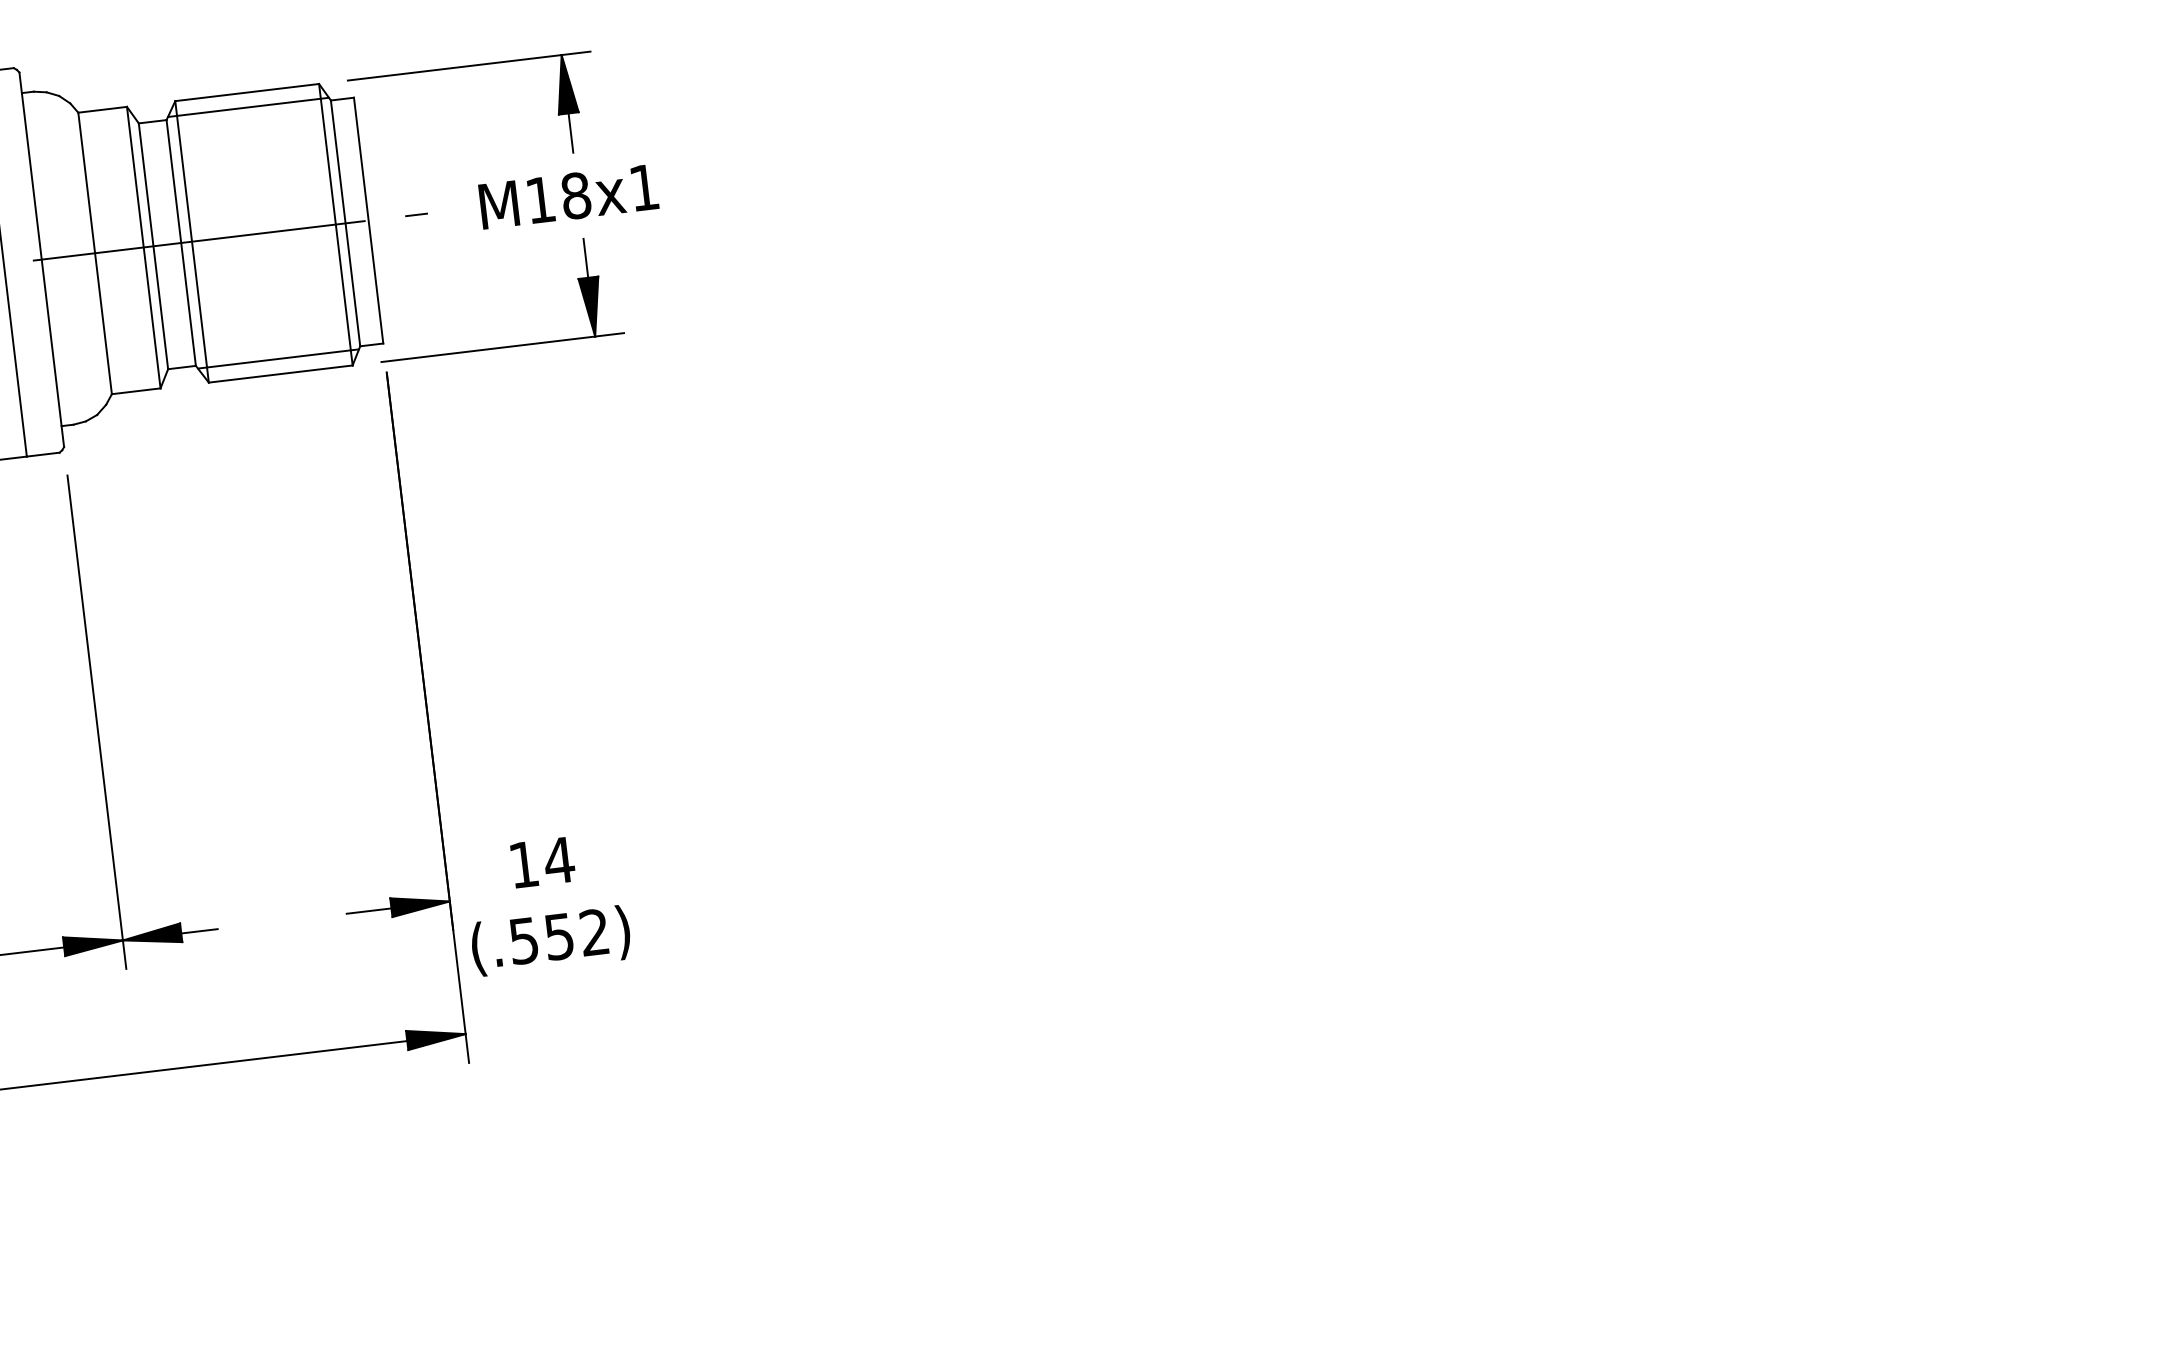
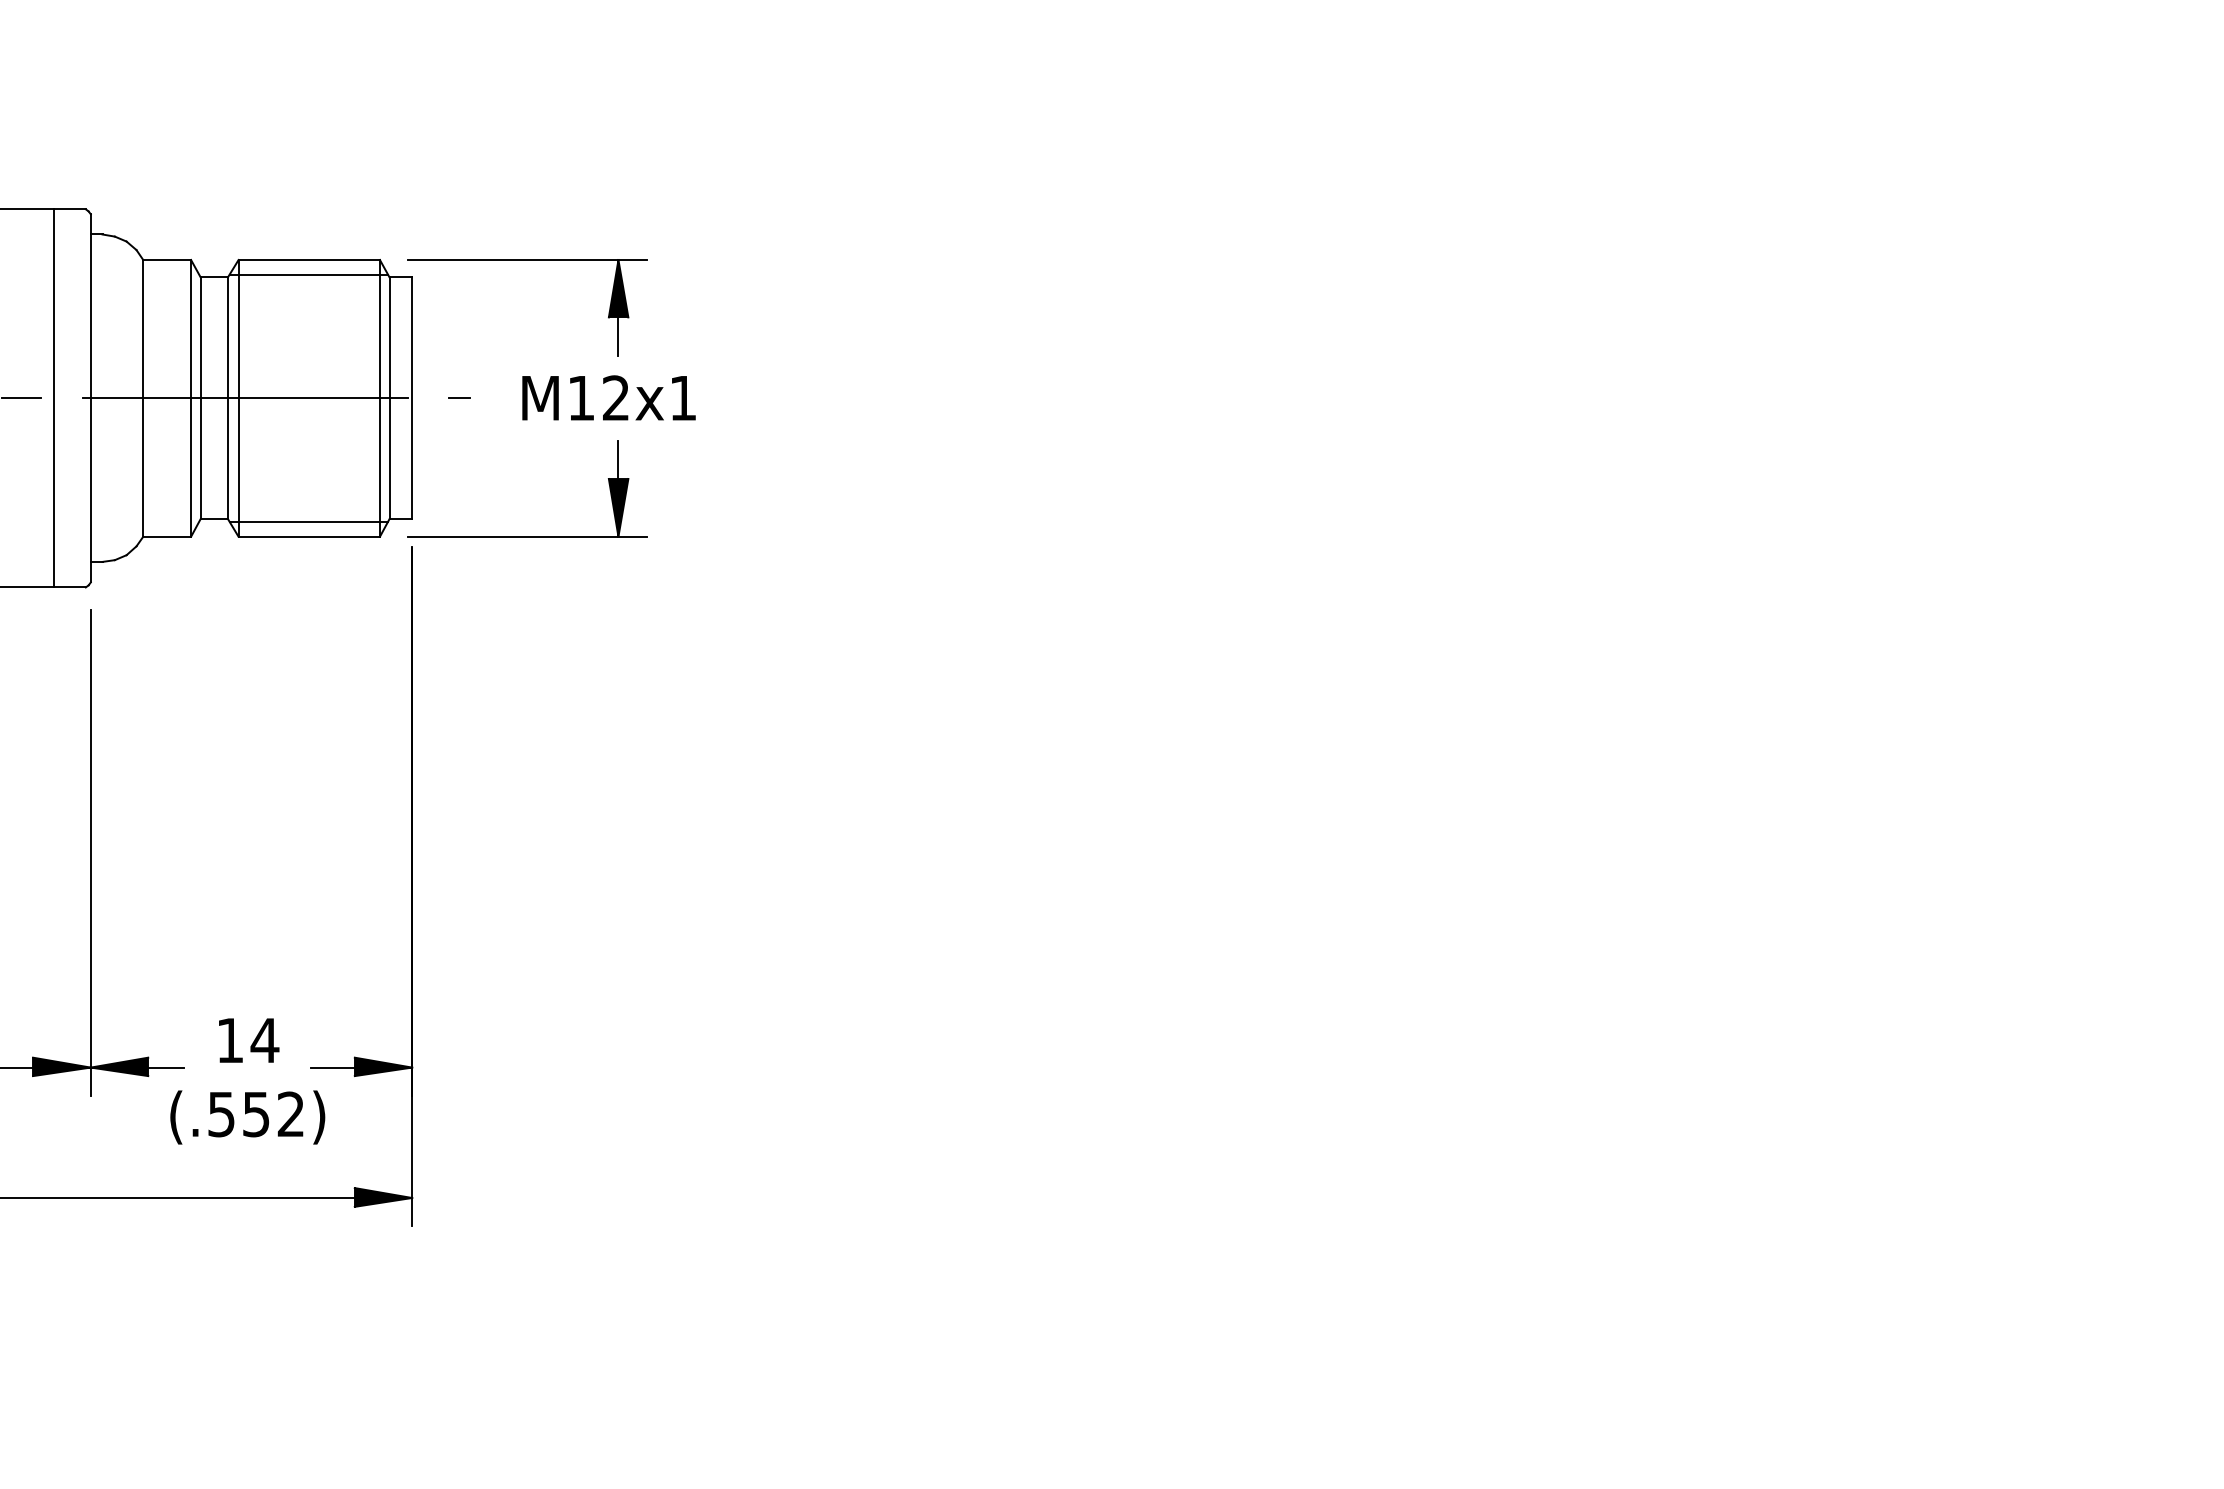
text: (575, 196) -> (615, 398), M18x1 -> M12x1
text: (546, 904) -> (247, 1081), moved

